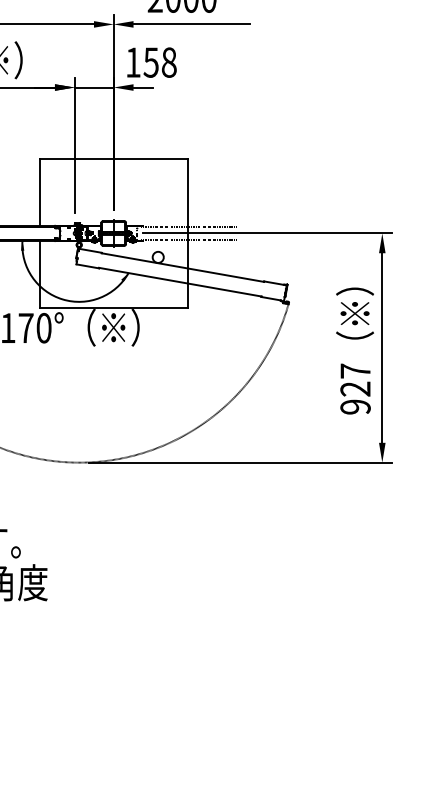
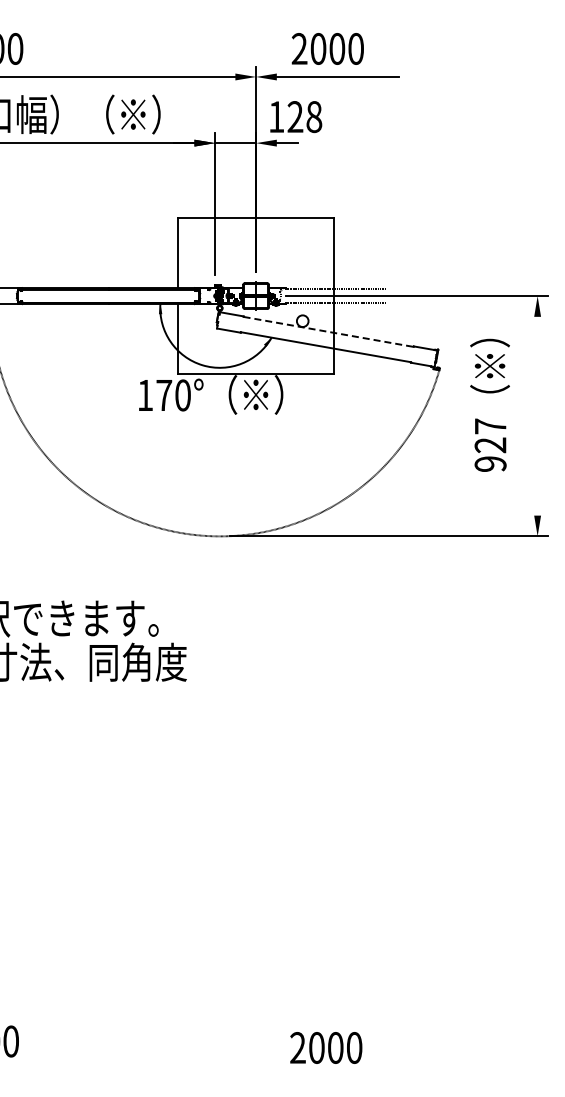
text: (151, 63) -> (295, 117), 158 -> 128
line: (183, 268) -> (329, 332), solid -> dashed
line: (382, 347) -> (537, 415), removed
text: (354, 350) -> (489, 404), moved

